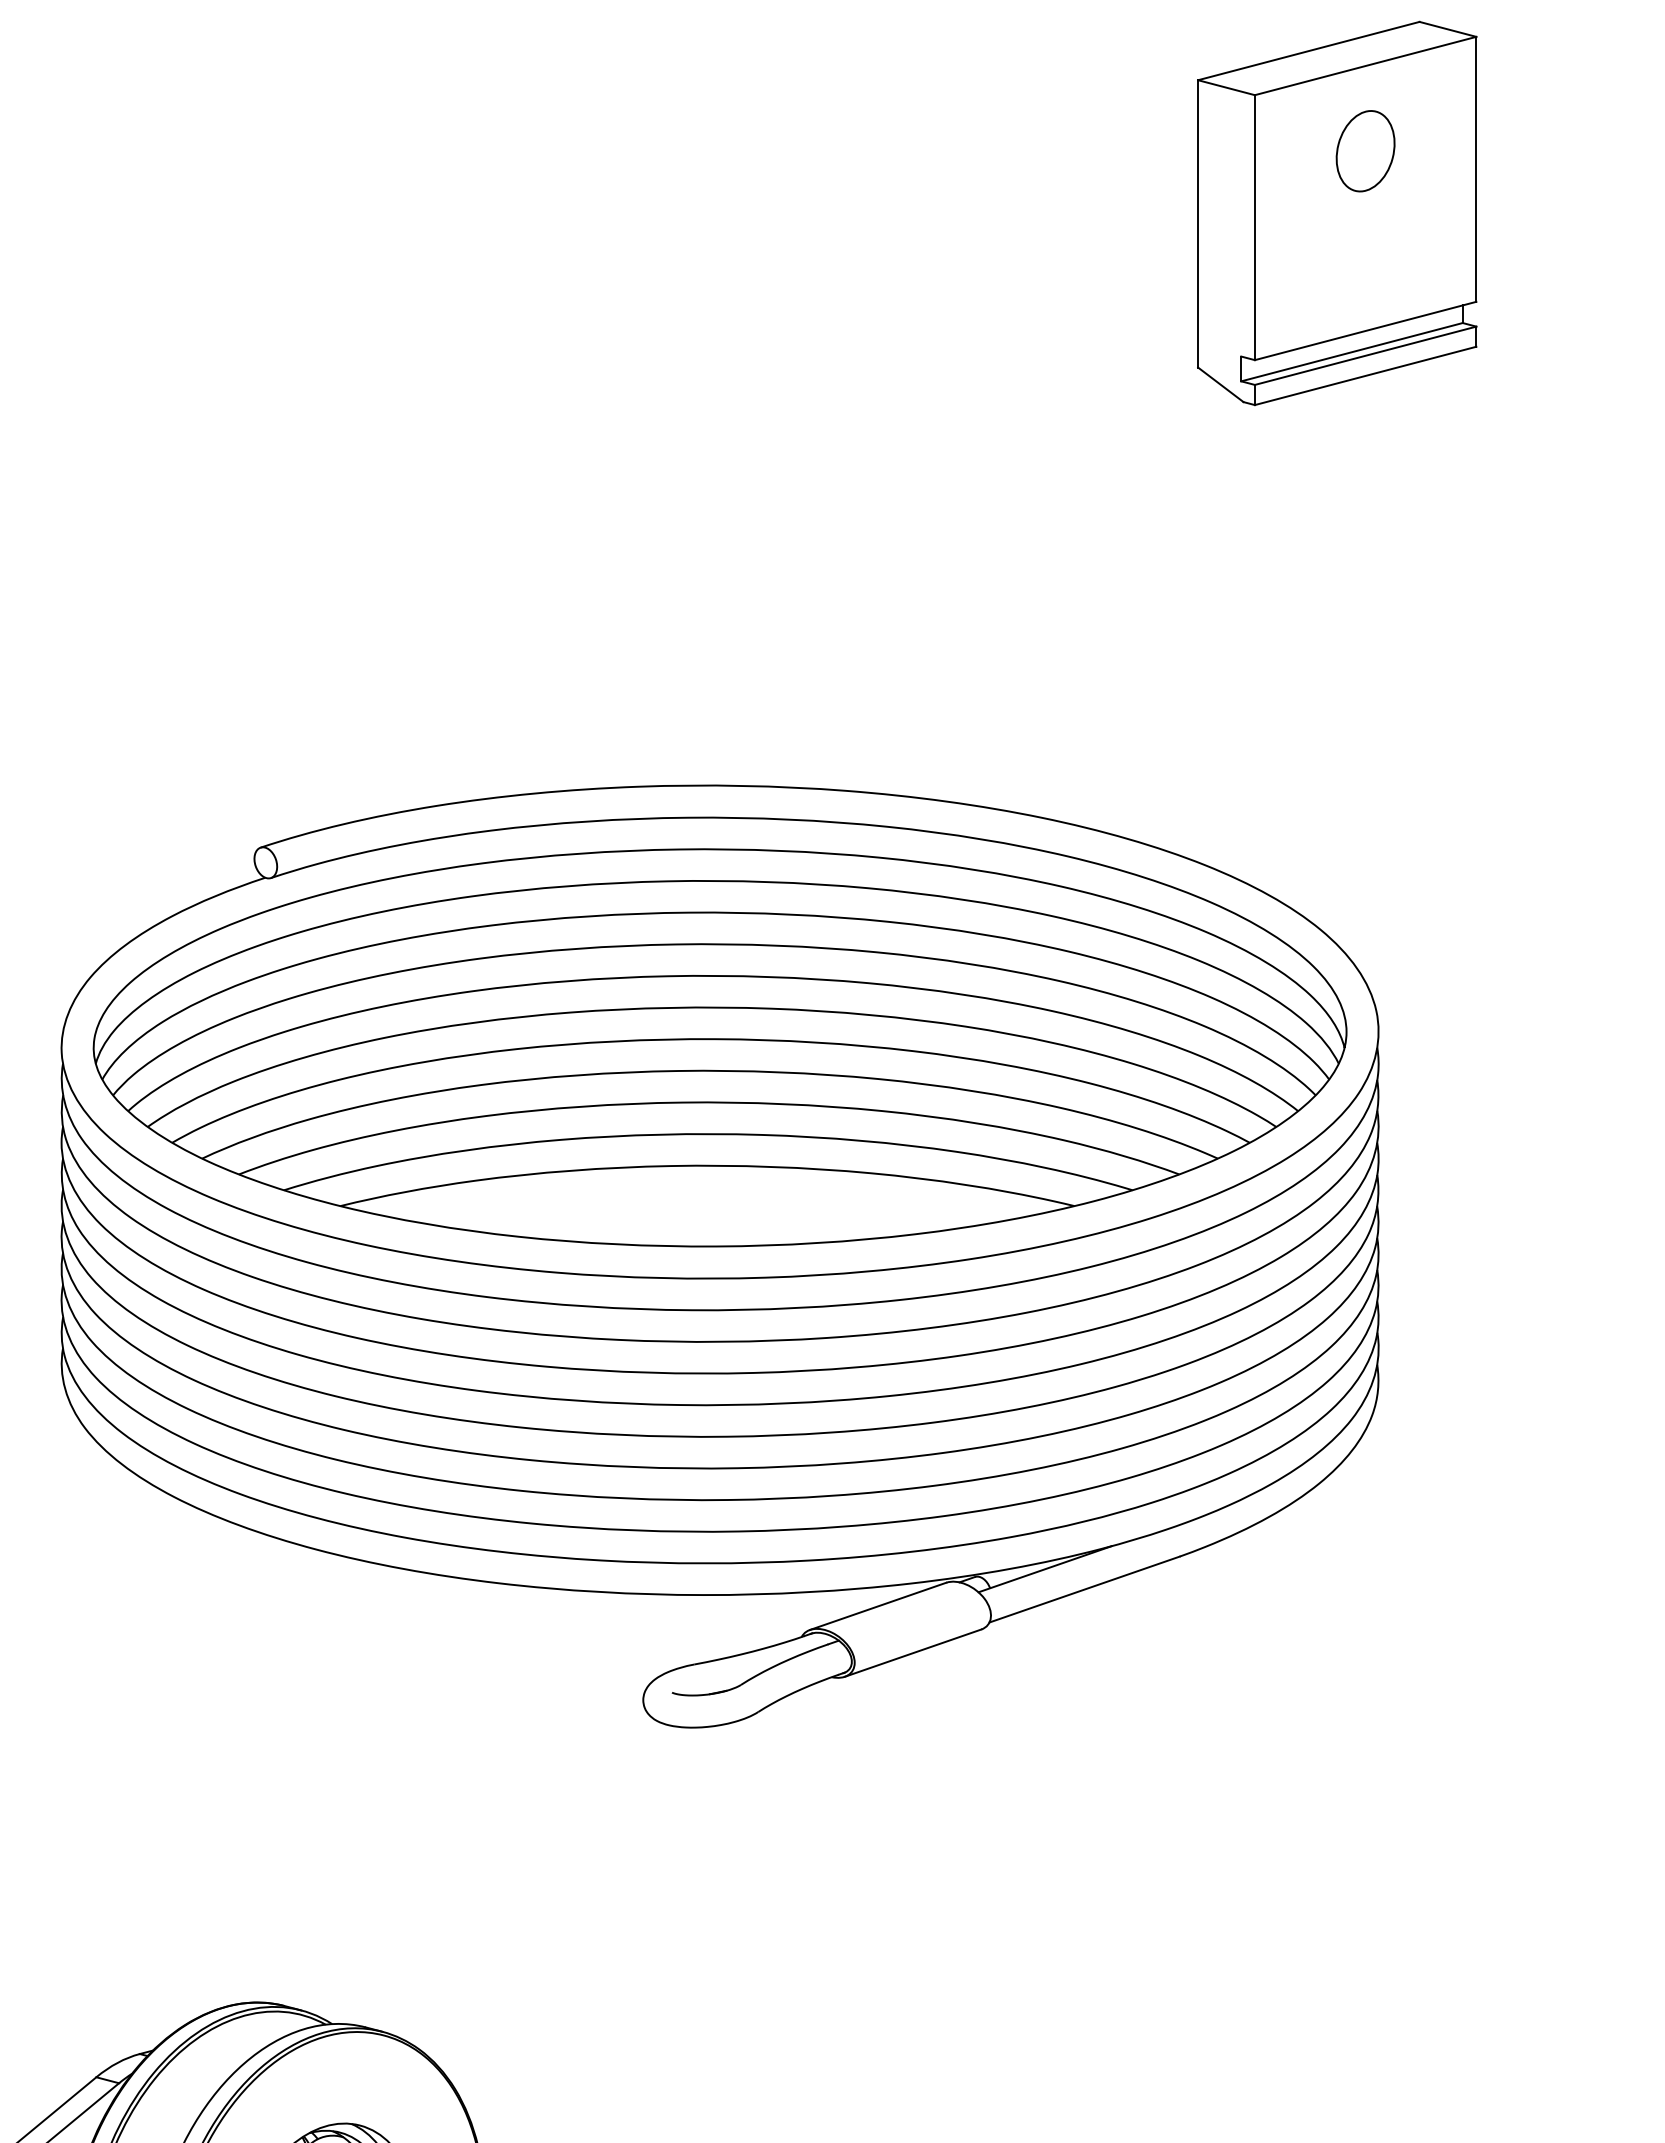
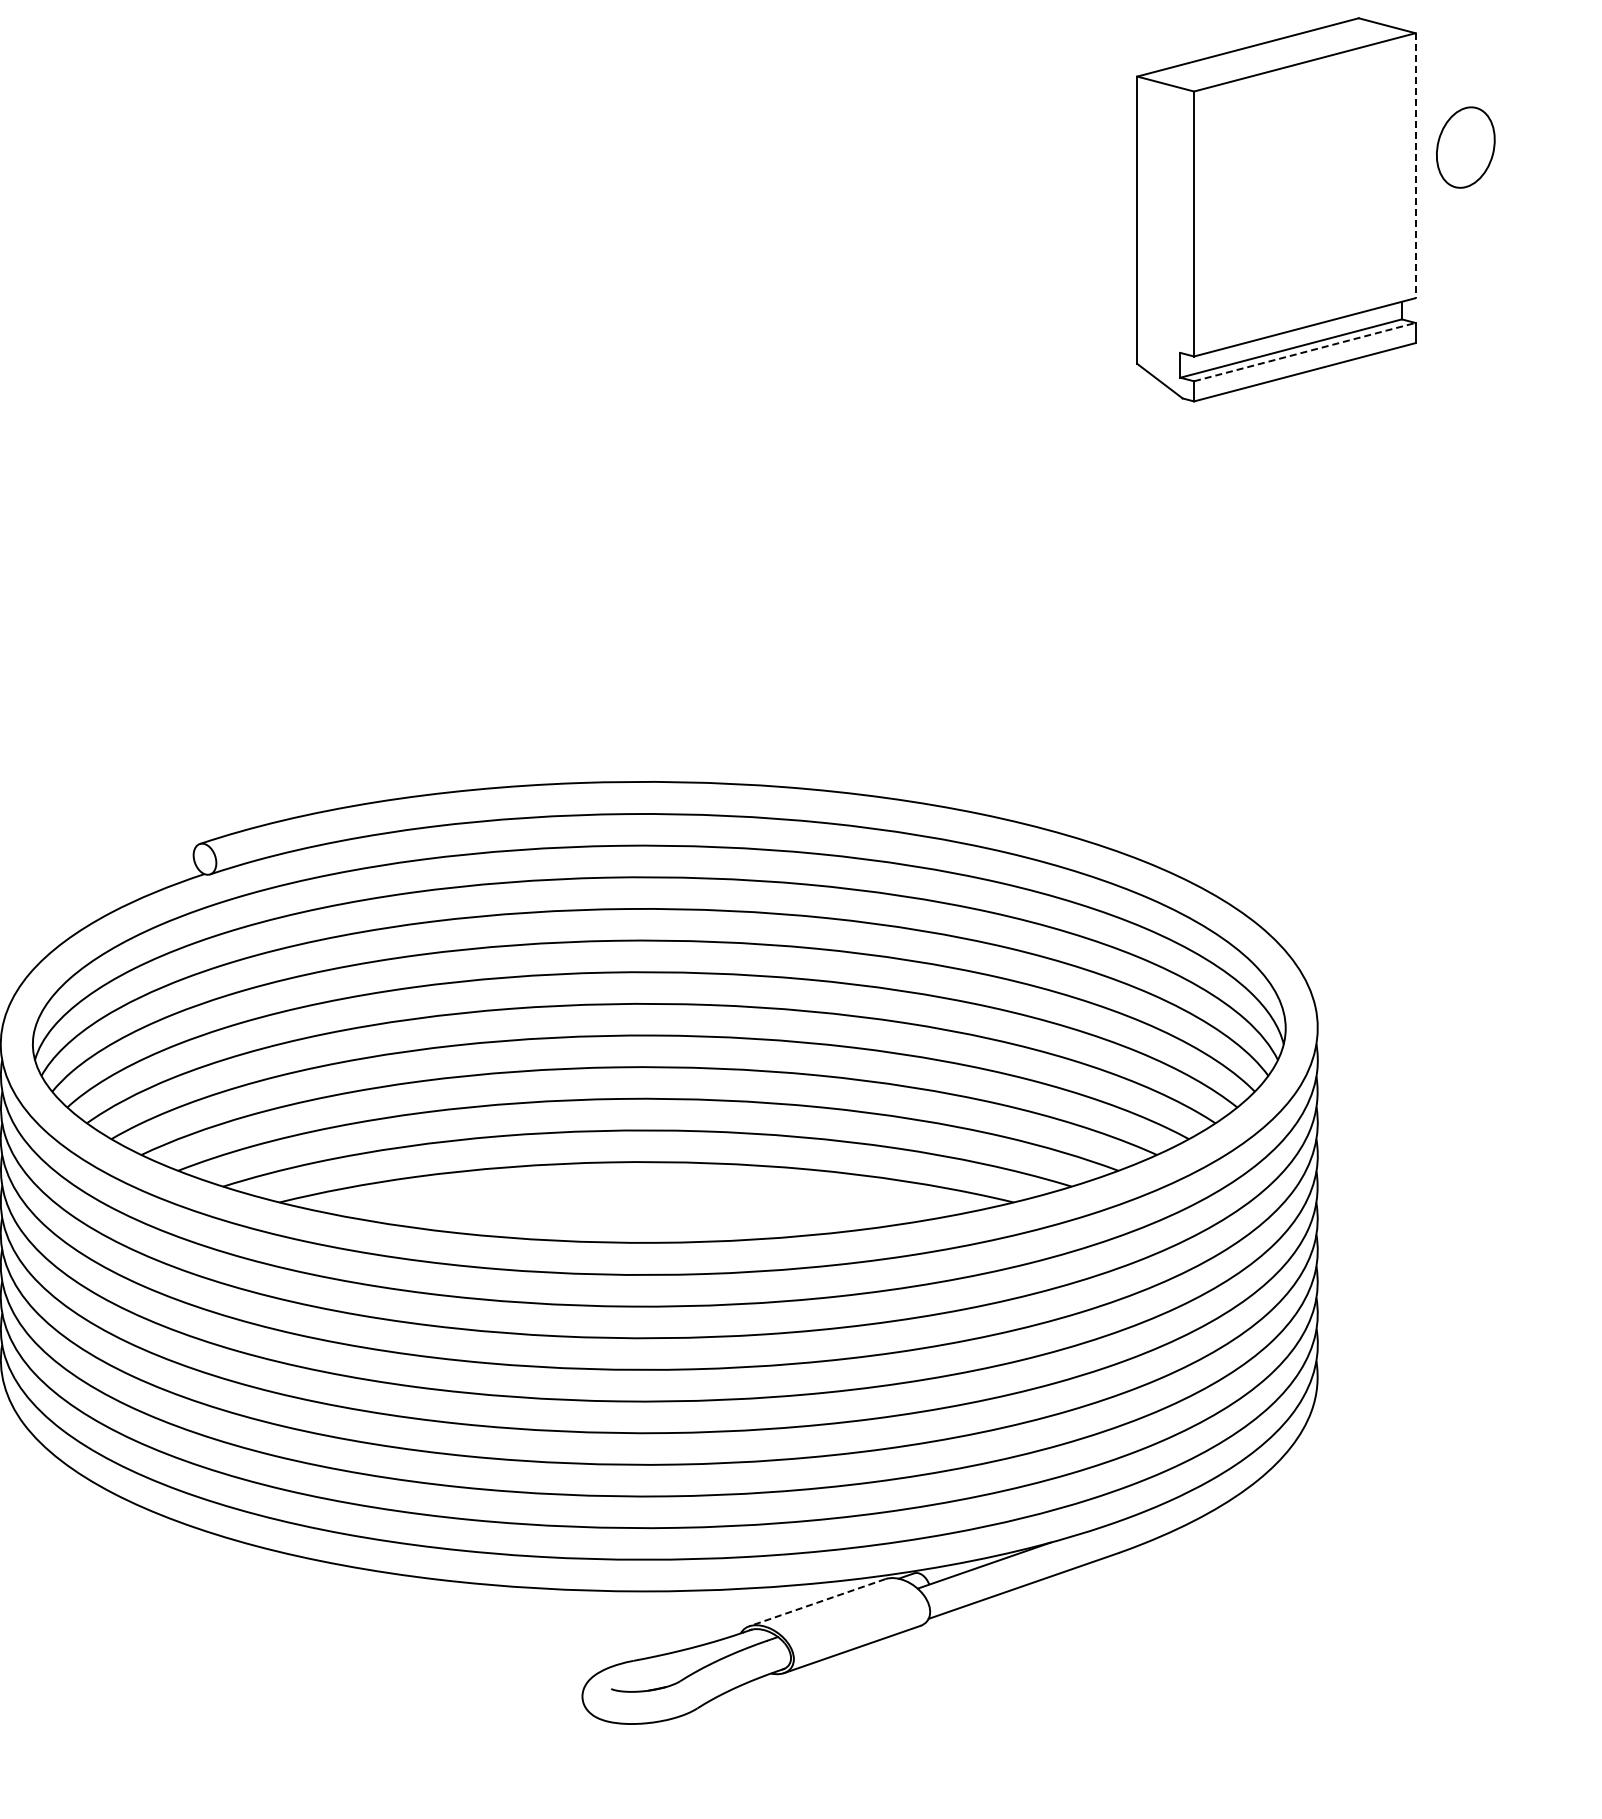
part: (1365, 151) -> (1465, 147), moved
line: (1476, 169) -> (1415, 165), solid -> dashed
line: (1365, 355) -> (1304, 351), solid -> dashed
line: (877, 1606) -> (816, 1602), solid -> dashed

